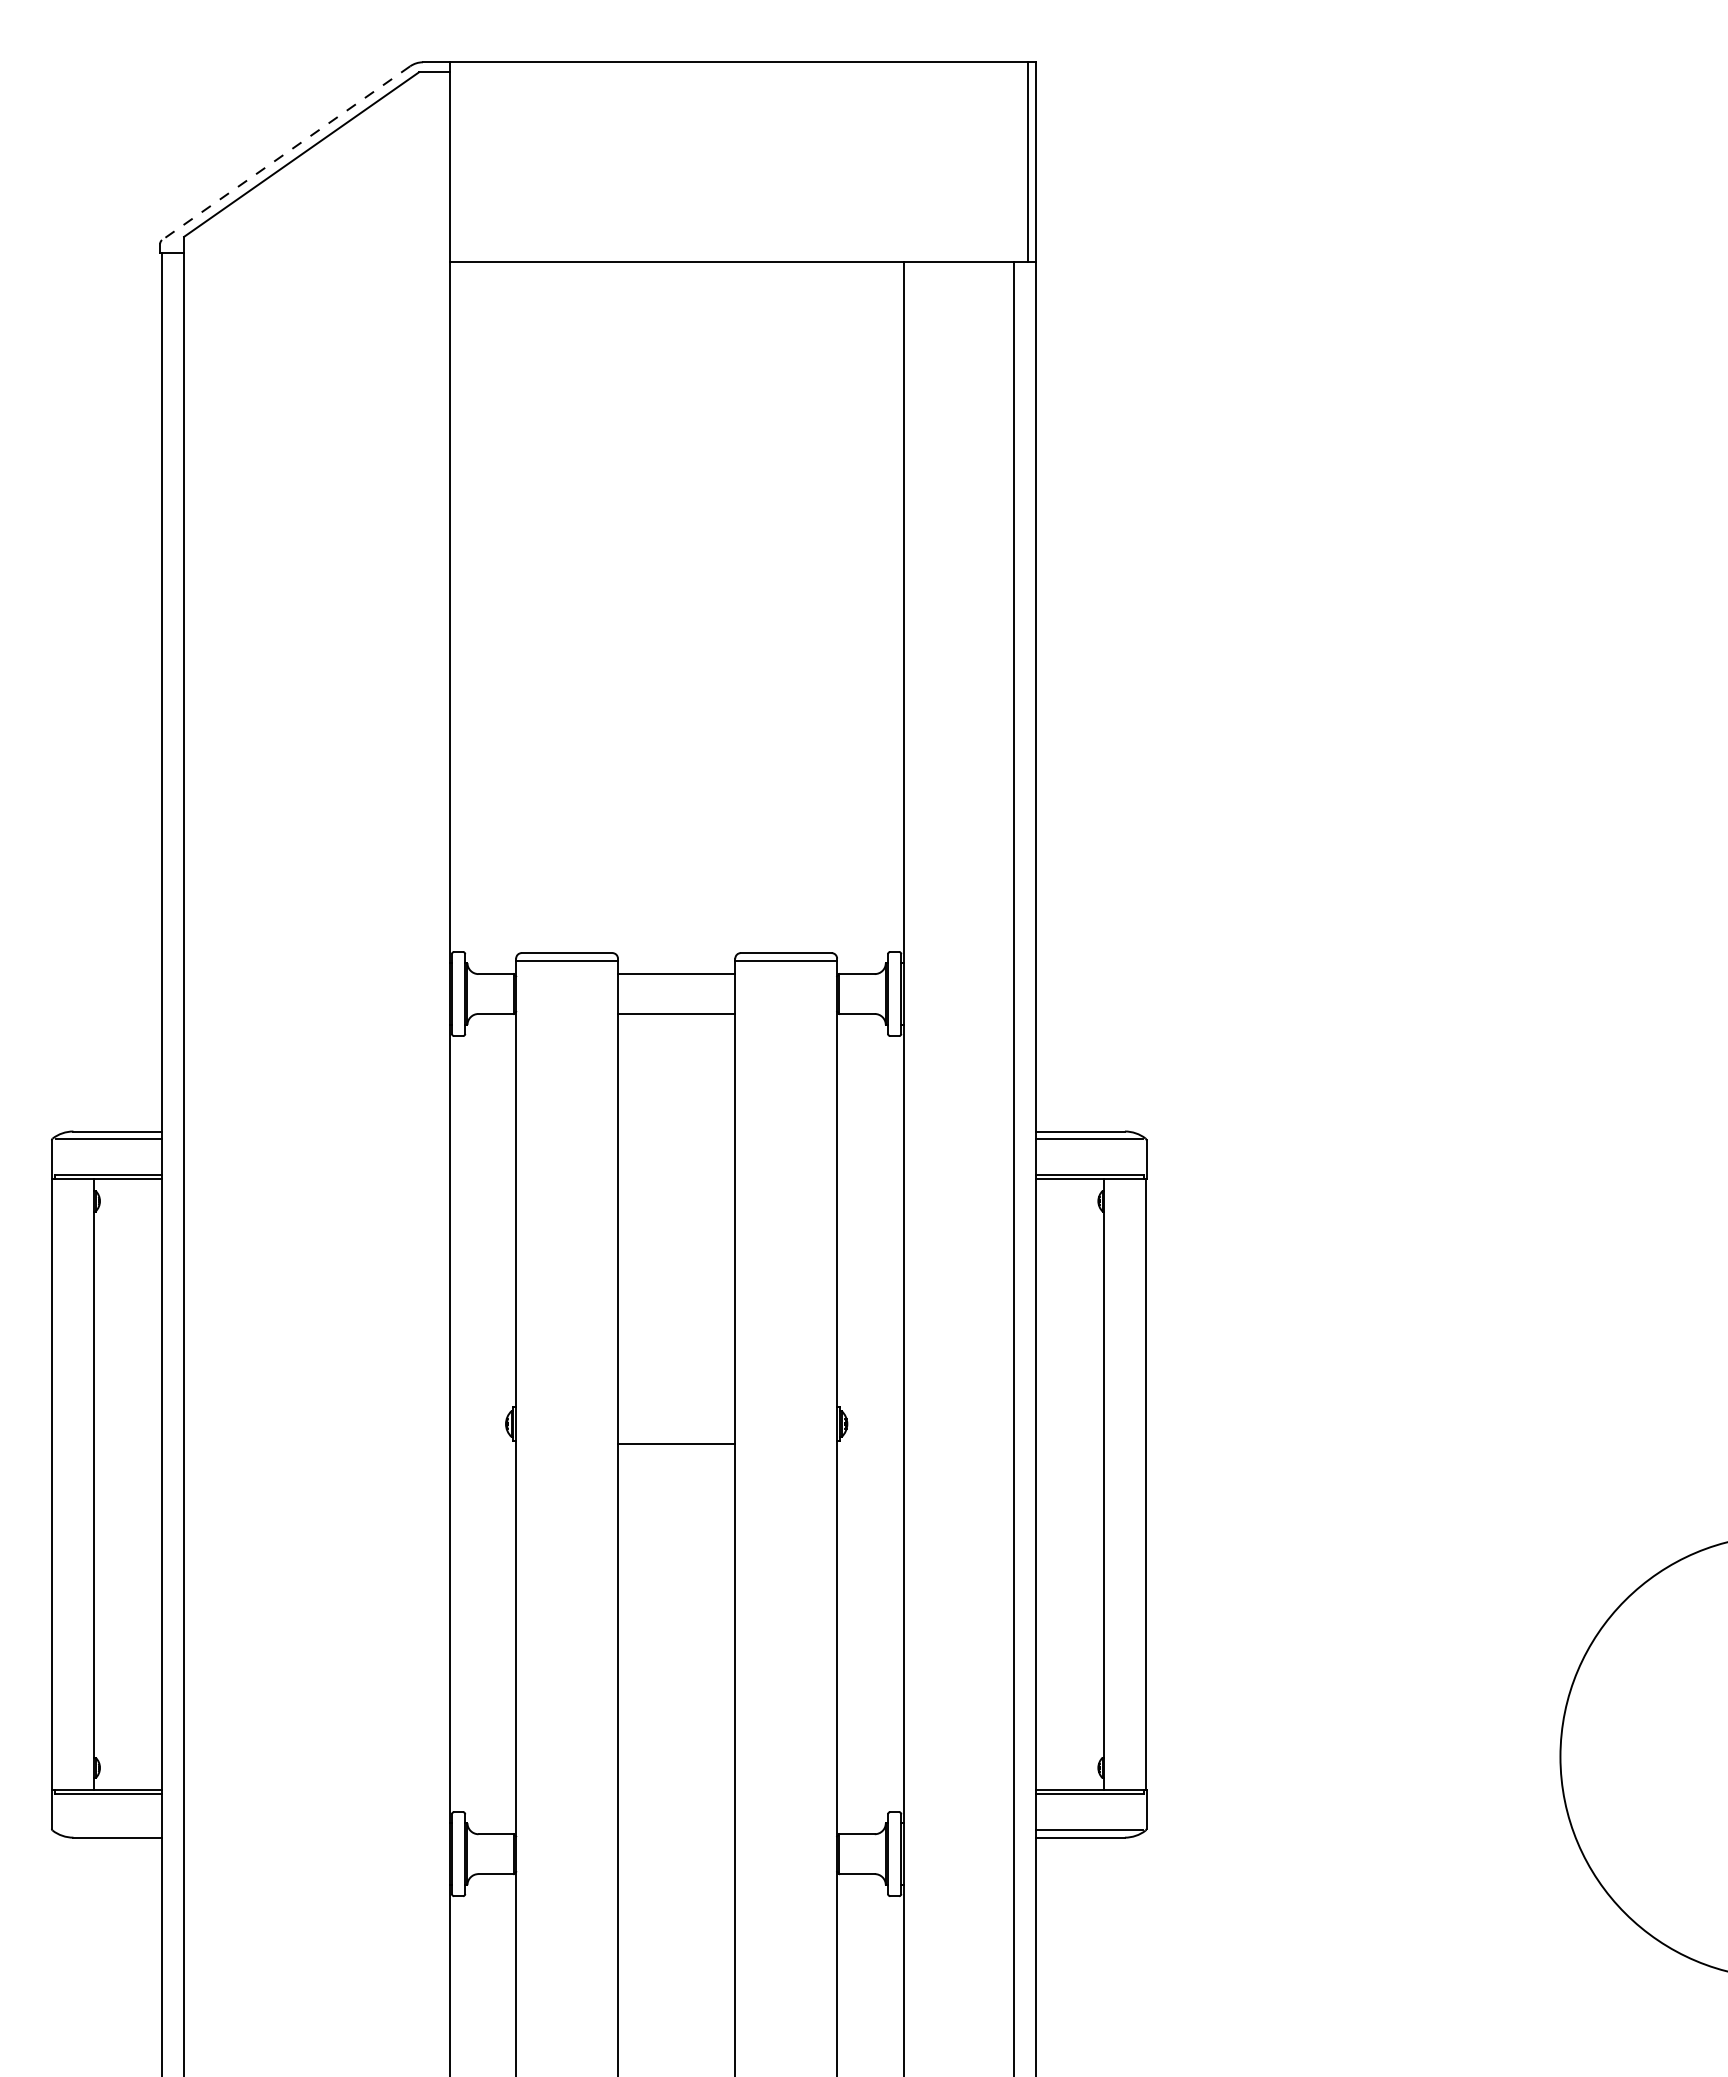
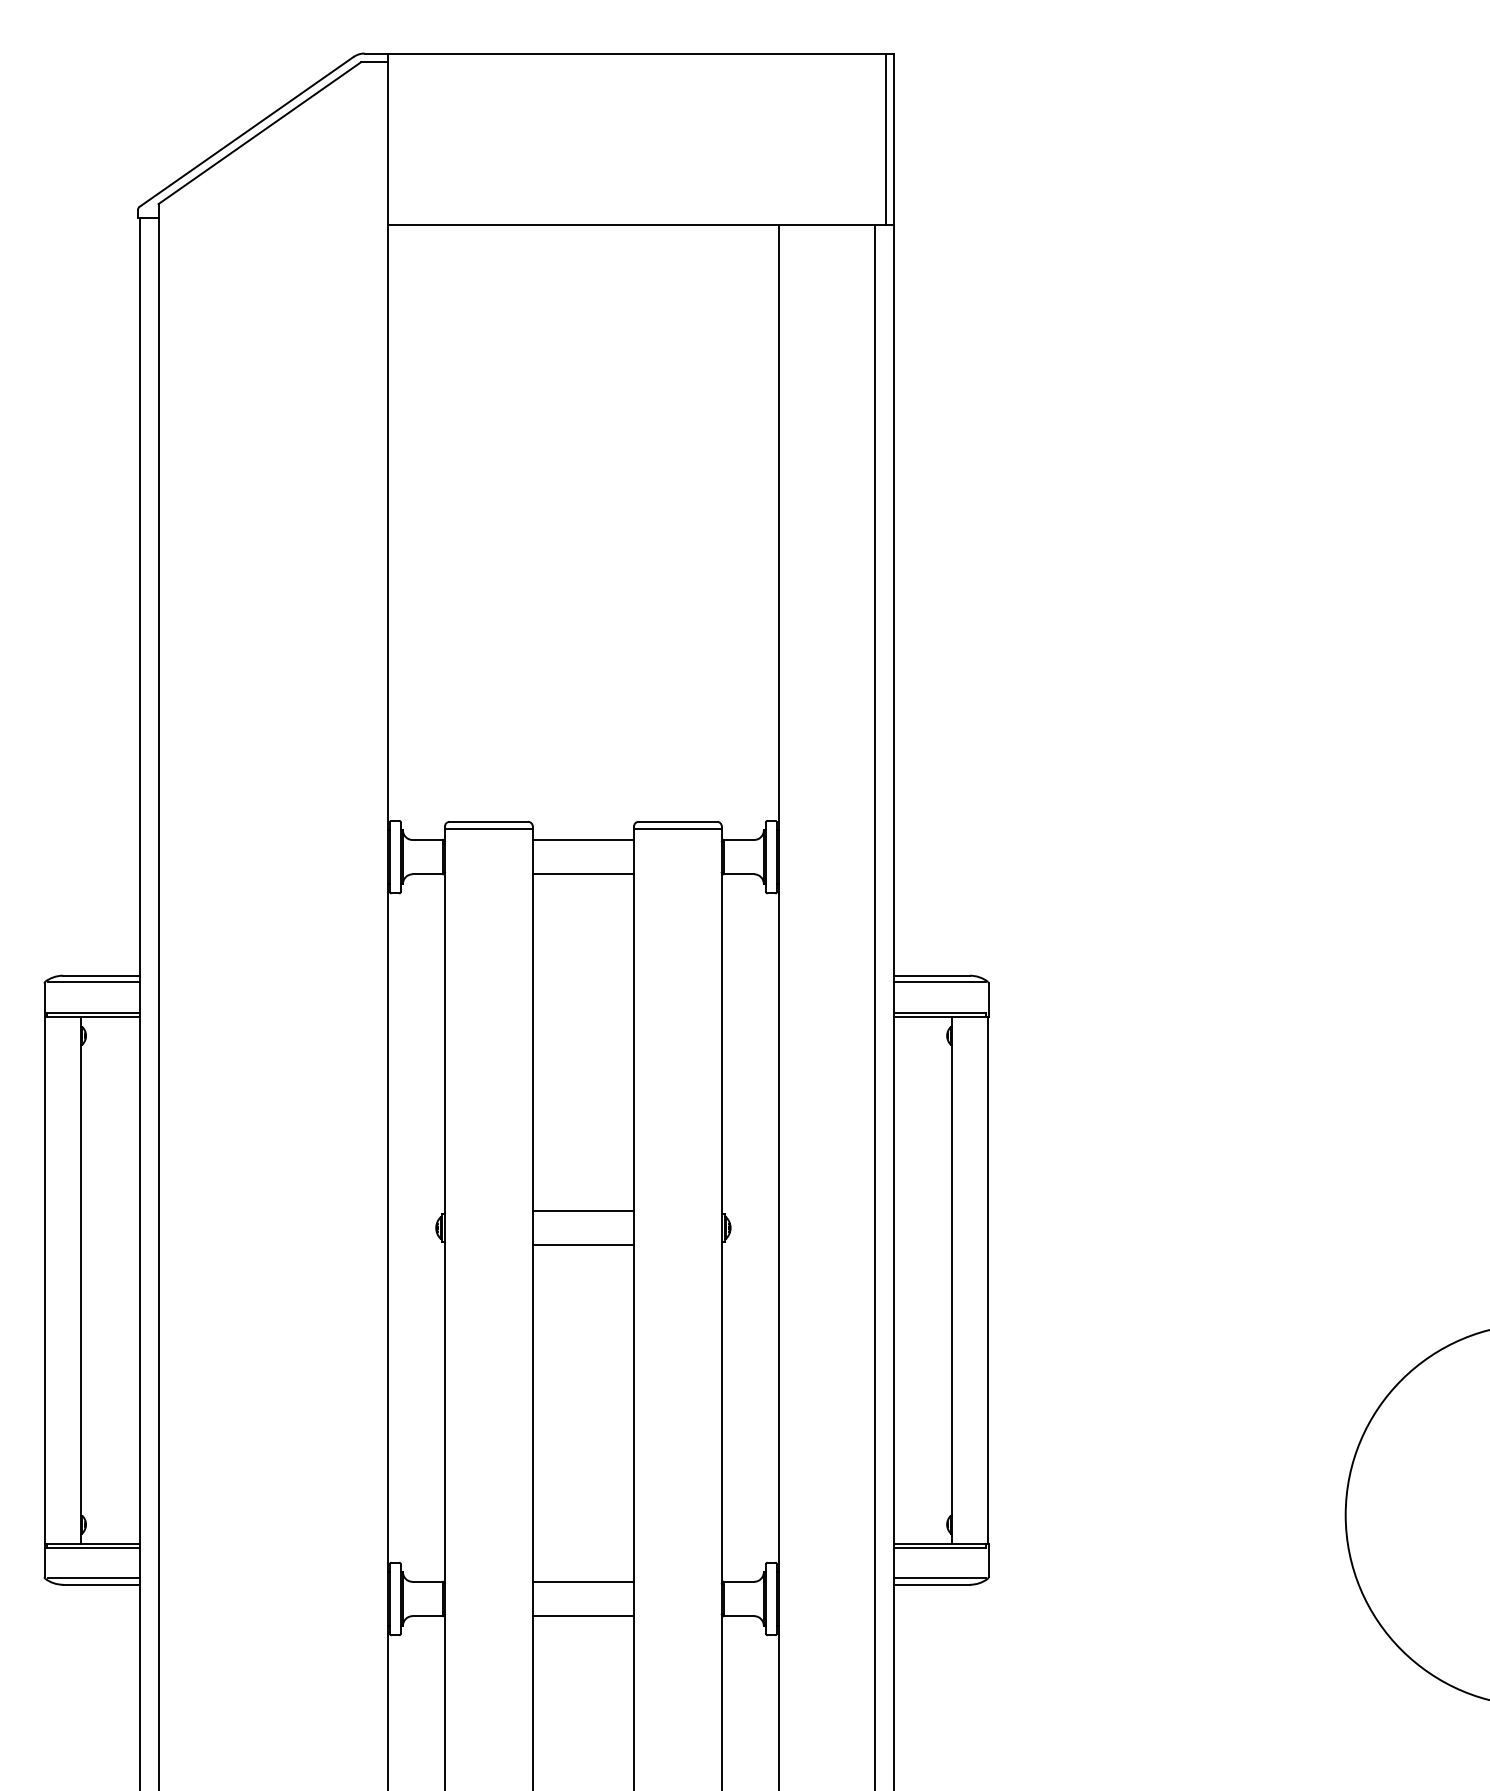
line: (285, 153) -> (246, 132), dashed -> solid
line: (676, 1404) -> (583, 1211), added
line: (108, 1829) -> (93, 1577), added
line: (676, 1834) -> (583, 1582), added
line: (676, 1874) -> (583, 1616), added

